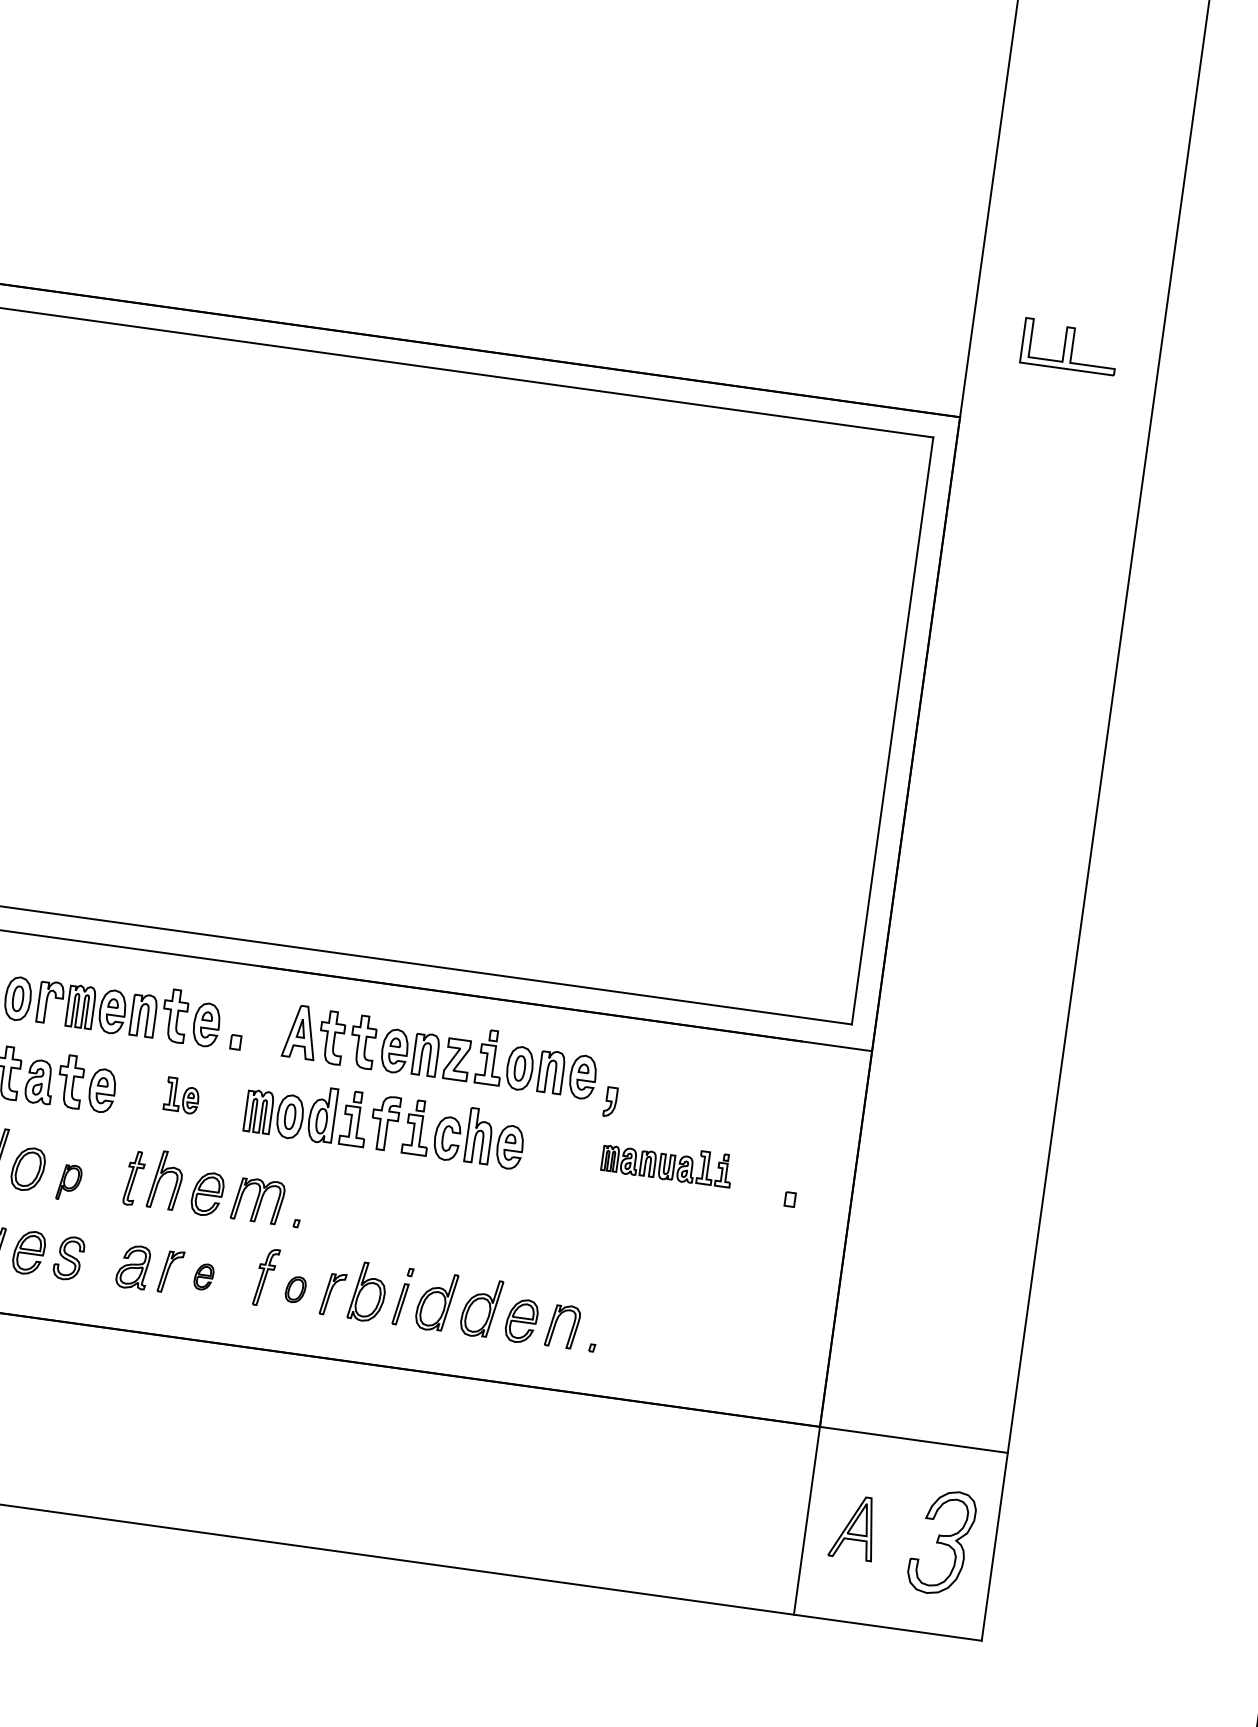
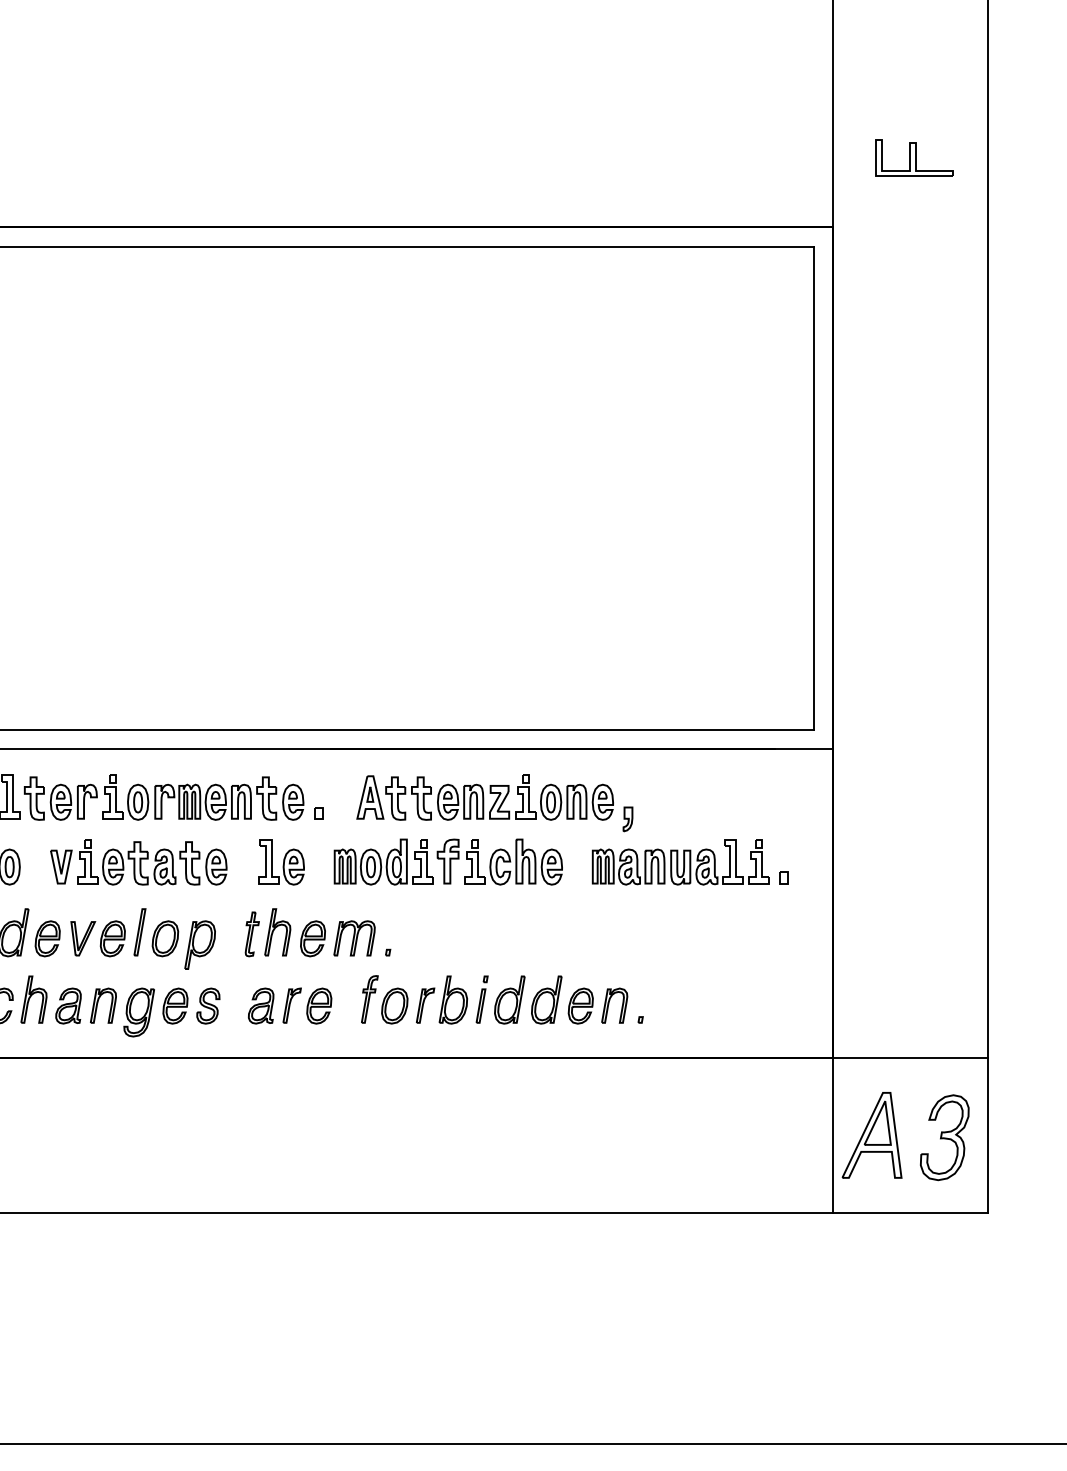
part: (182, 1096) -> (281, 862), size x1.67
part: (667, 1163) -> (680, 862), size x1.67
part: (68, 1181) -> (199, 944), size x1.67
part: (204, 1276) -> (319, 1005), size x1.67
part: (295, 1288) -> (394, 1005), size x1.67
part: (853, 1527) -> (871, 1135), size x1.67

